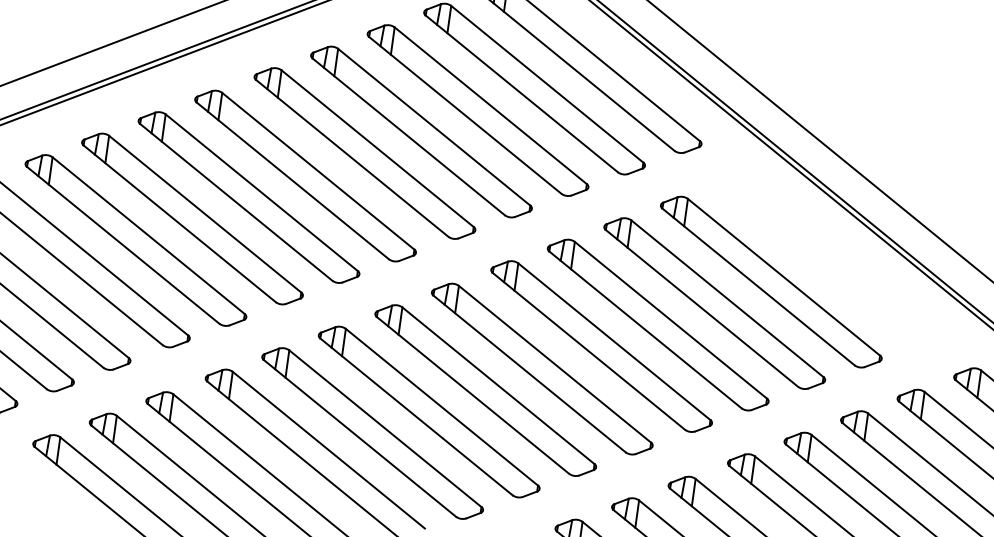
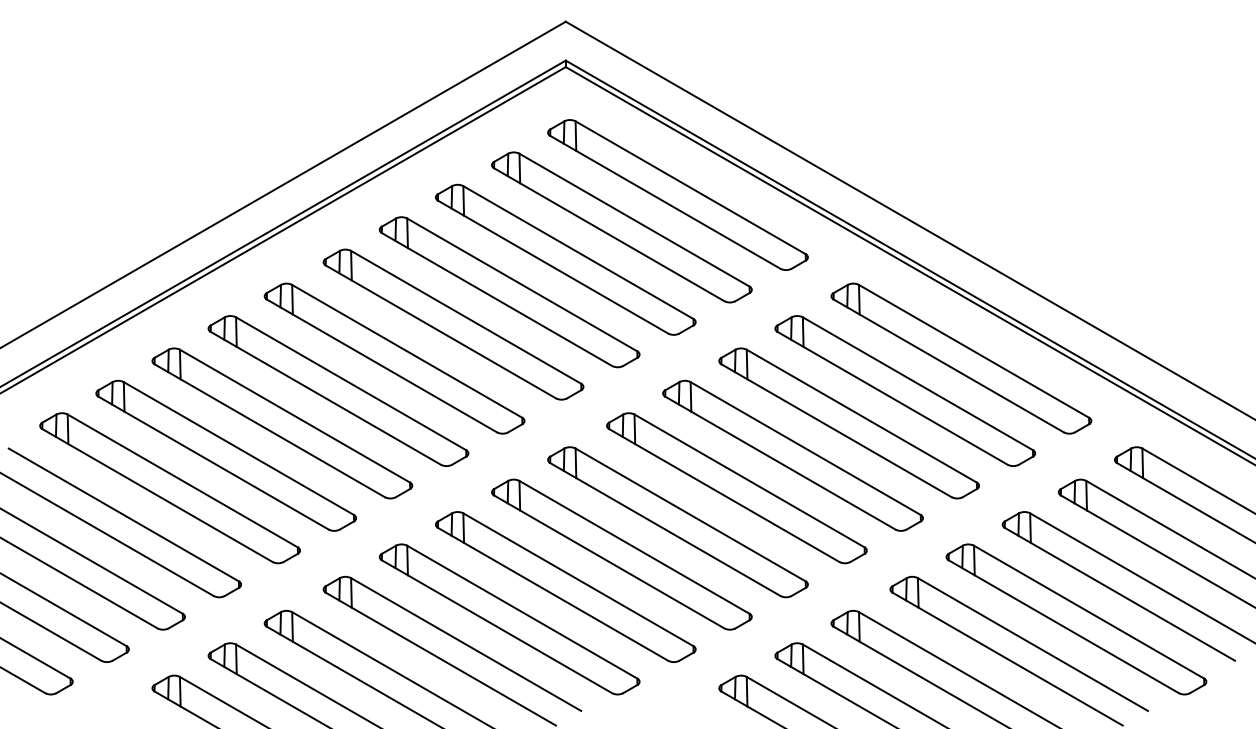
part: (827, 260) -> (961, 358), added

